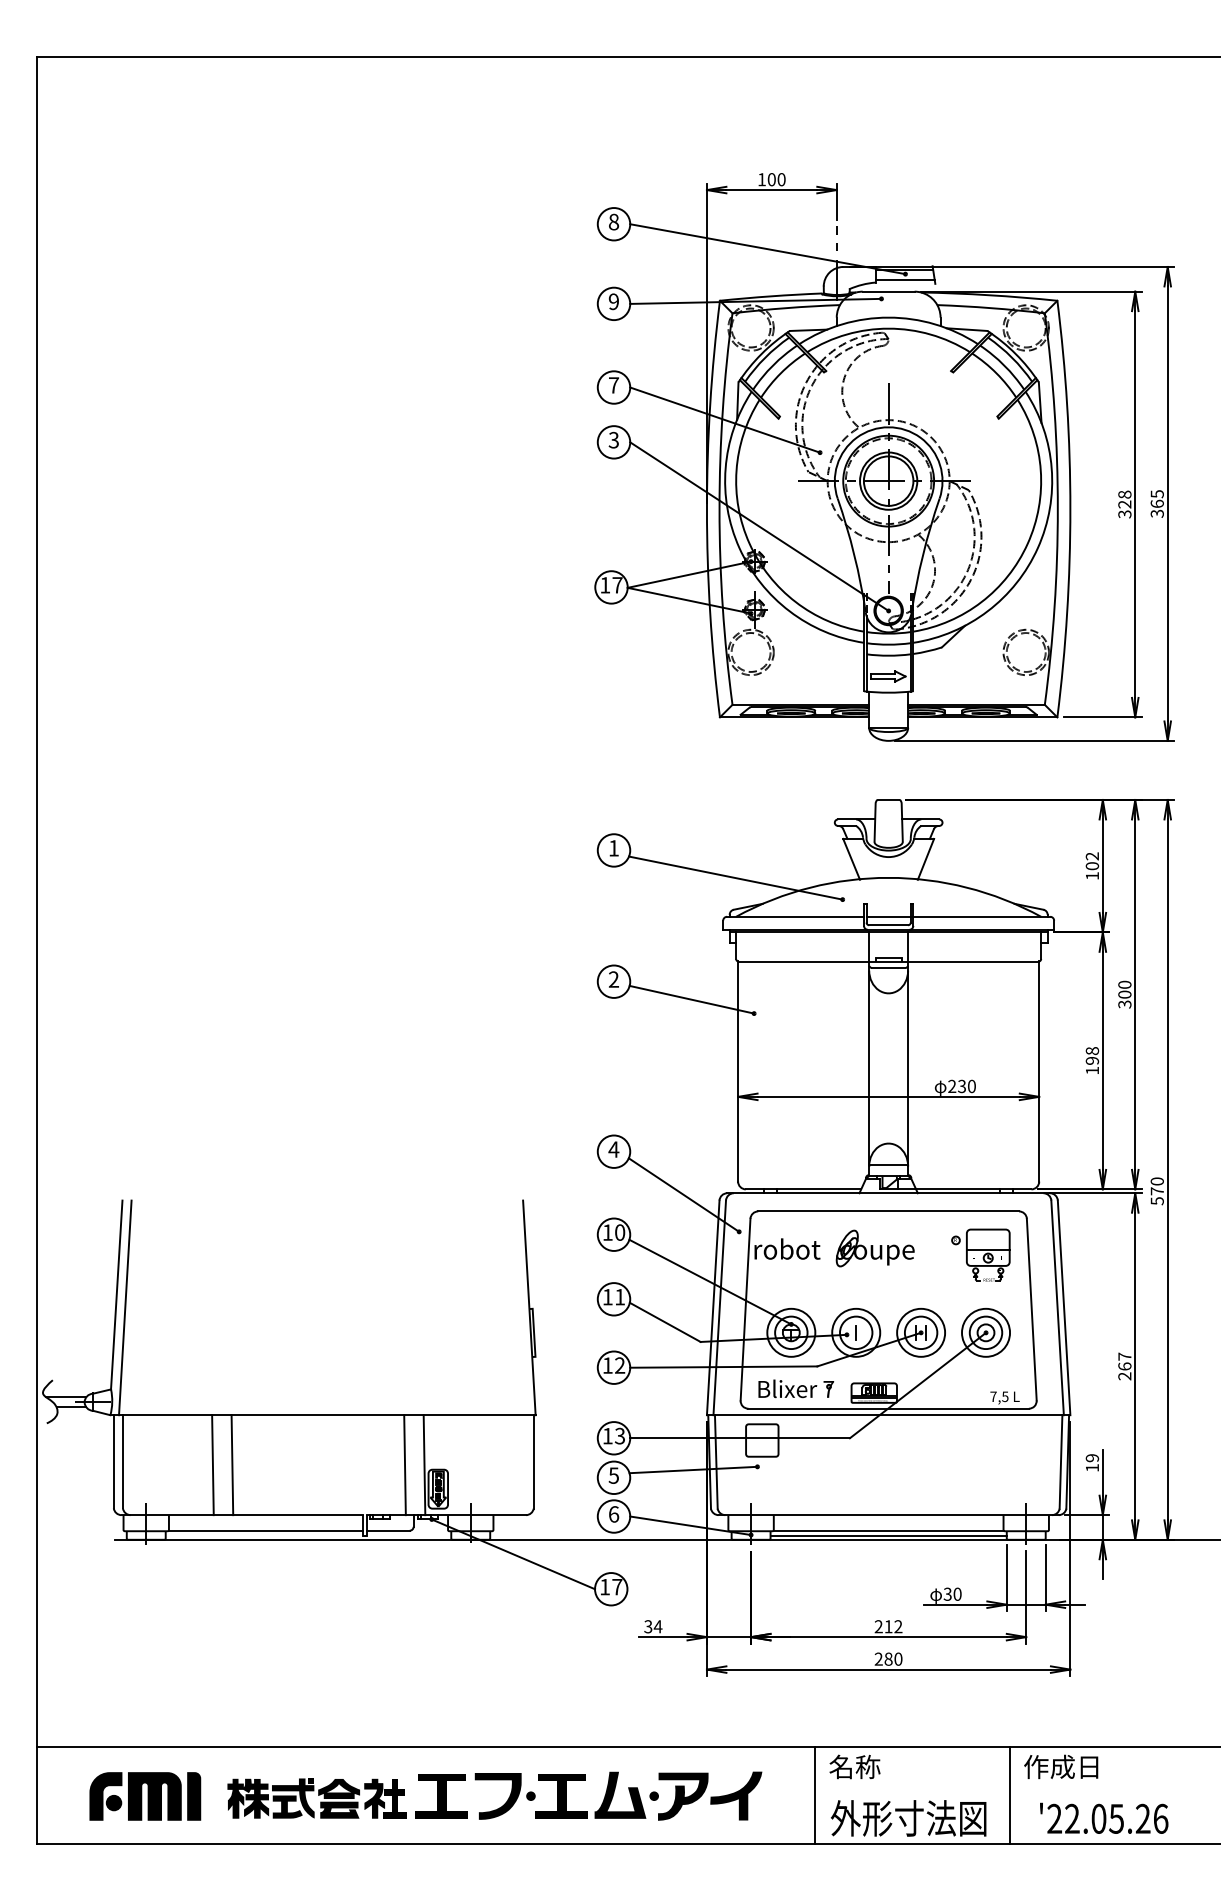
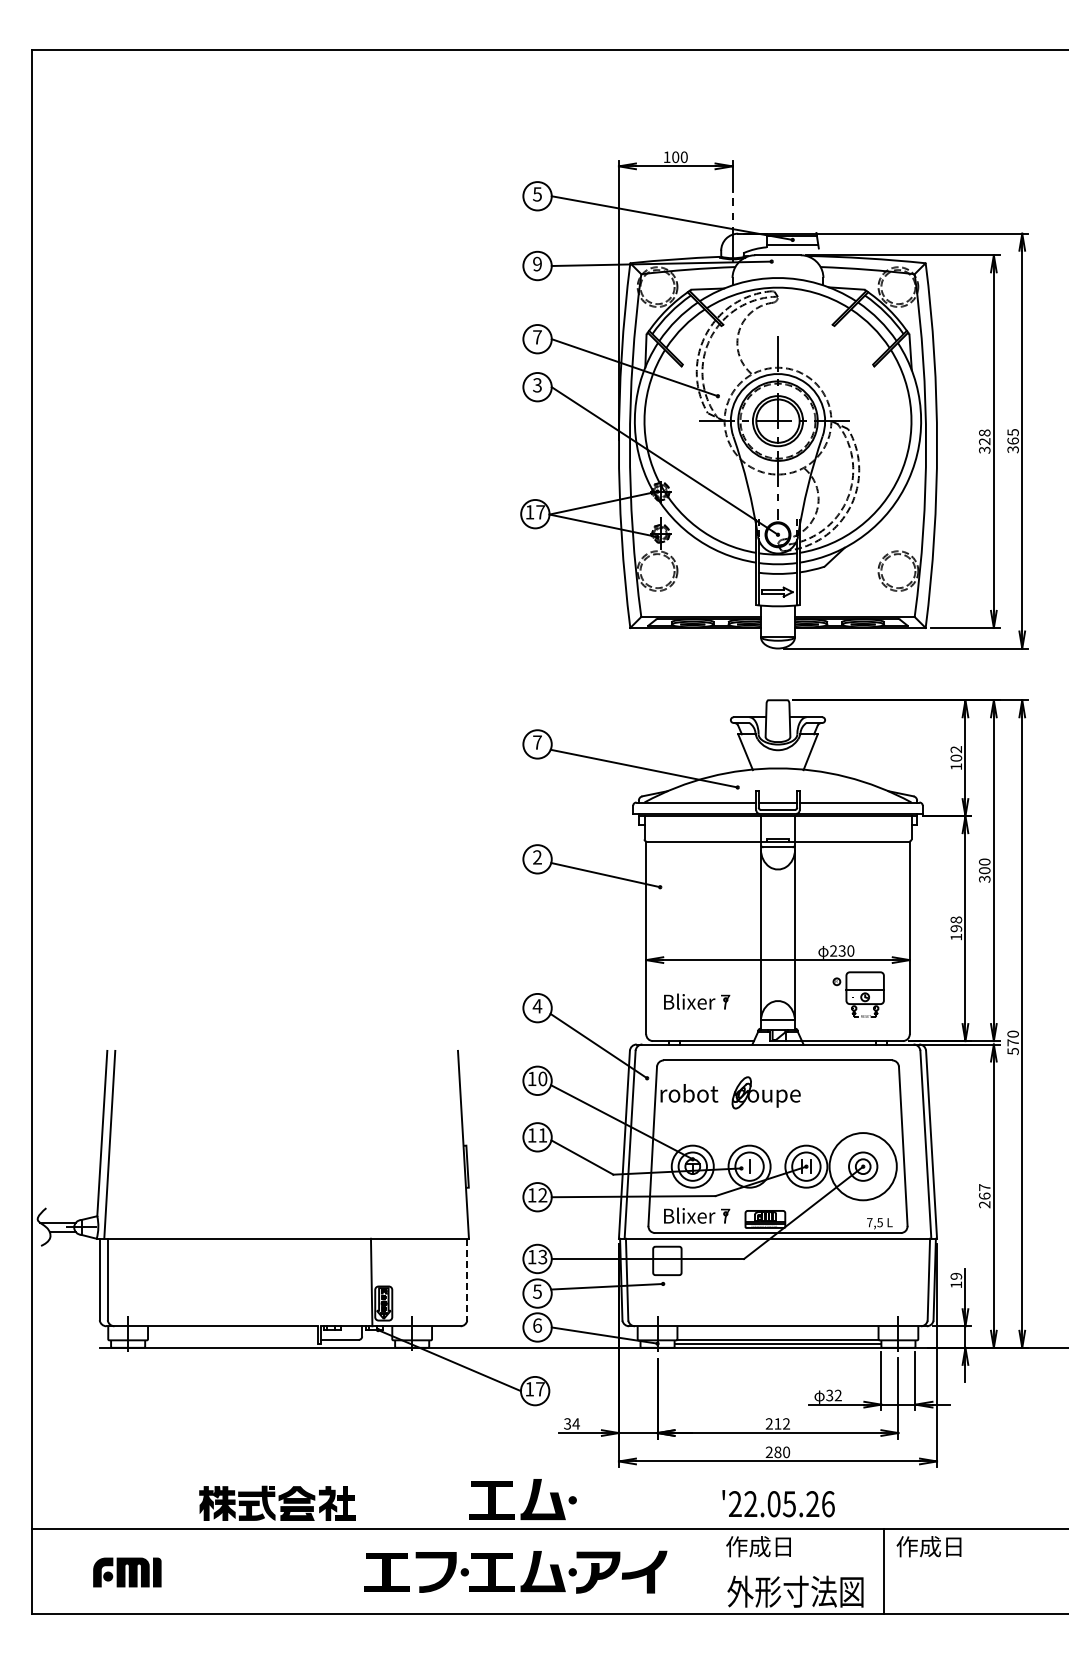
text: (613, 222) -> (537, 194), 8 -> 5
text: (613, 848) -> (537, 742), 1 -> 7
part: (796, 1144) -> (697, 1001), added
part: (980, 1254) -> (858, 994), moved
circle: (986, 1332) -> (863, 1166), size x1.6
line: (533, 1461) -> (467, 1279), solid -> dashed
line: (212, 1465) -> (186, 1282), removed
line: (232, 1465) -> (203, 1282), removed
line: (404, 1465) -> (354, 1282), removed
line: (265, 1530) -> (232, 1339), removed
text: (956, 1594) -> (837, 1395), 30 -> 32
part: (603, 1716) -> (528, 1502), added
text: (866, 1766) -> (758, 1546), 名称 -> 作成日
line: (814, 1795) -> (713, 1571), removed
part: (145, 1796) -> (127, 1572), size x0.7
part: (316, 1797) -> (277, 1502), moved
text: (1104, 1818) -> (778, 1503), moved

